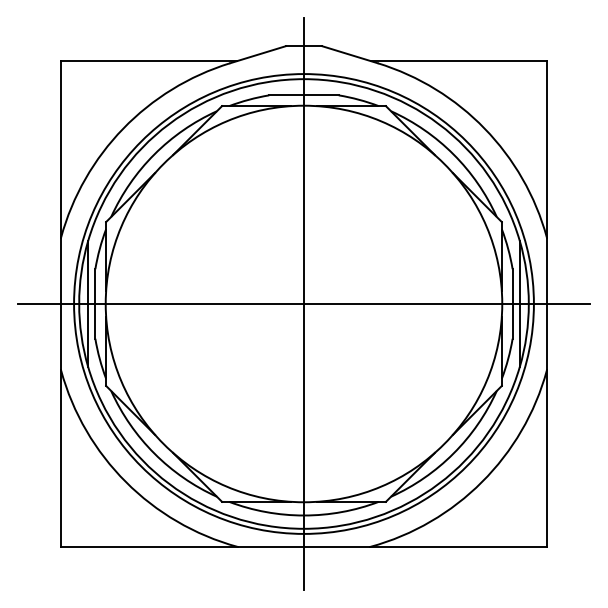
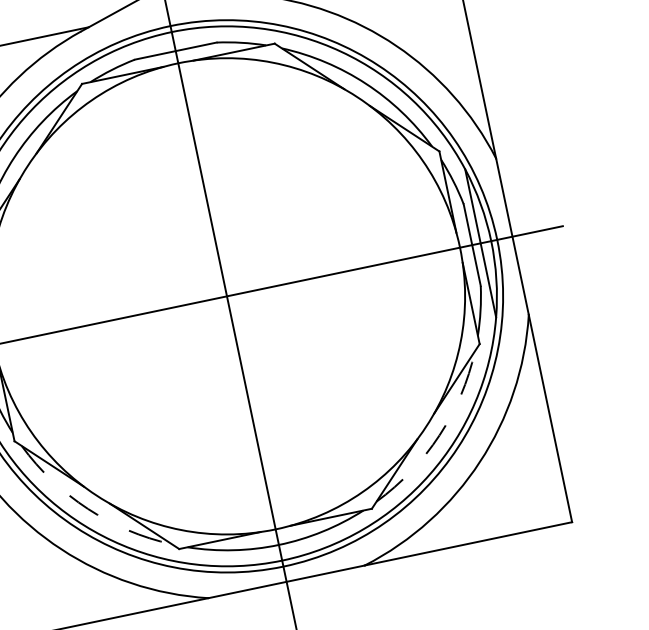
arc: (154, 453) -> (87, 508), solid -> dashed
arc: (453, 453) -> (439, 435), solid -> dashed

